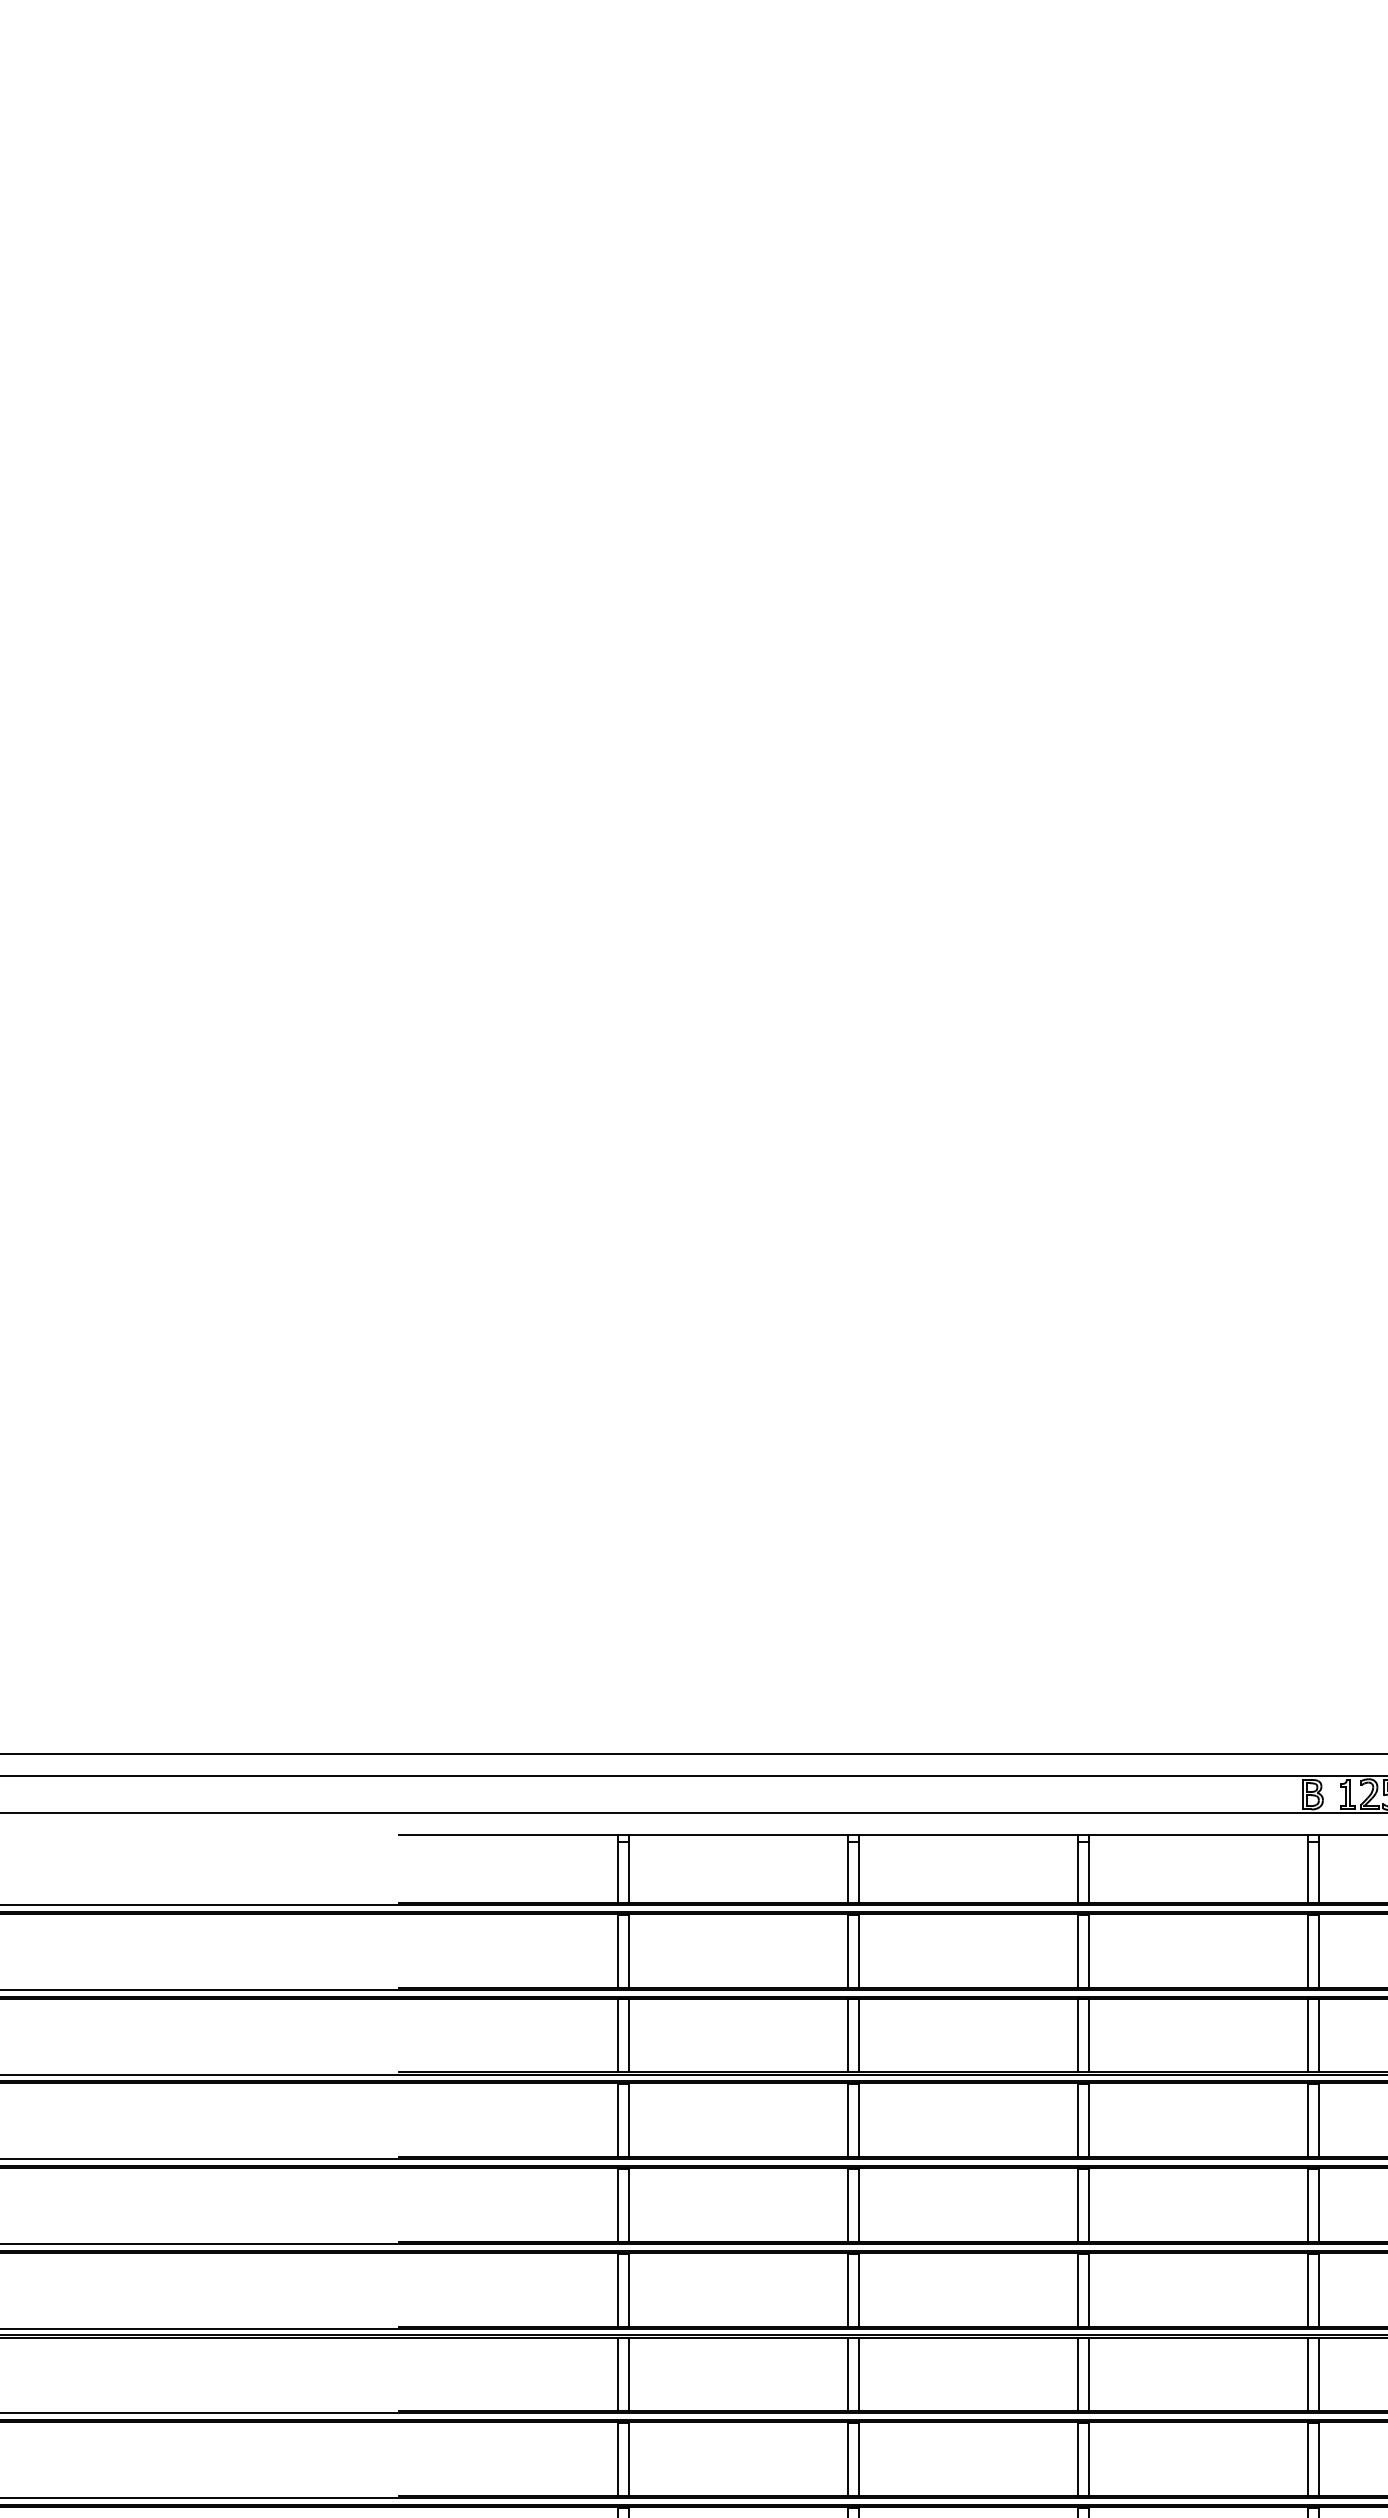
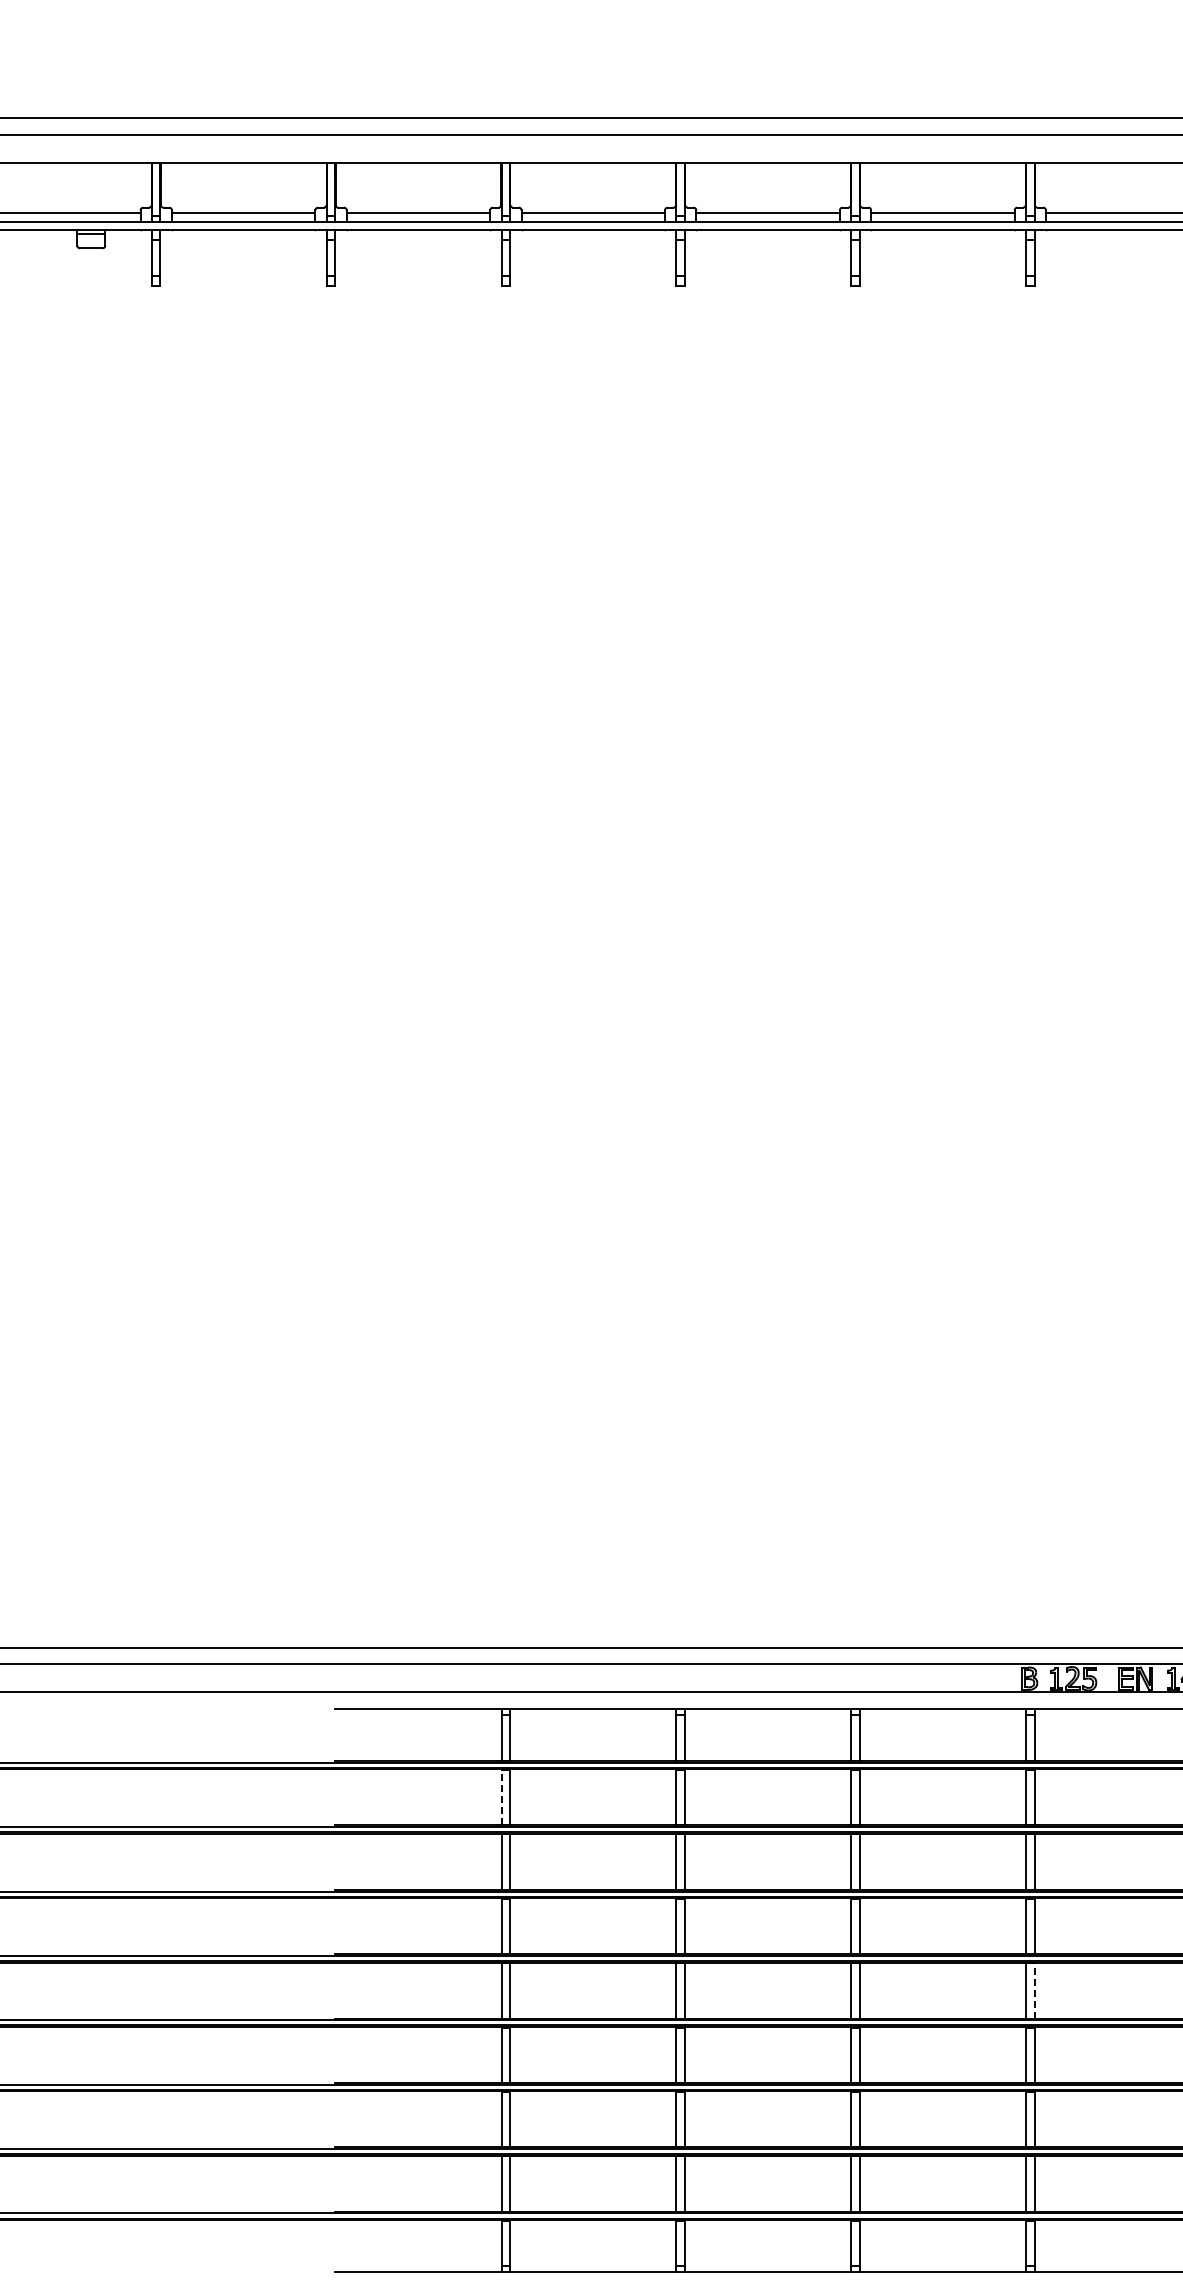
line: (618, 1950) -> (501, 1797), solid -> dashed
line: (1319, 2204) -> (1034, 1990), solid -> dashed

